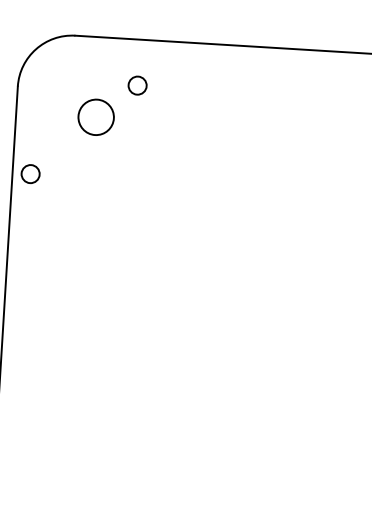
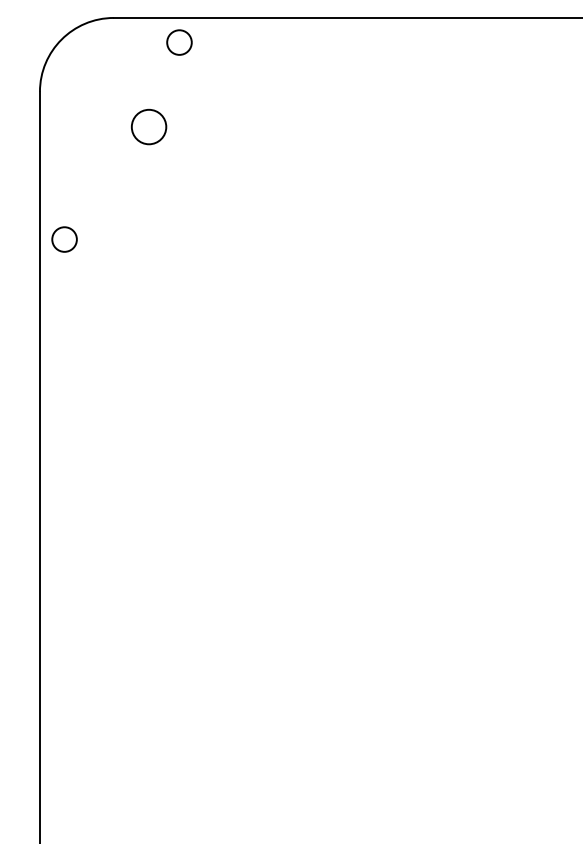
circle: (137, 85) -> (179, 42), moved
circle: (96, 116) -> (149, 126), size x0.71
circle: (30, 174) -> (64, 239), moved

